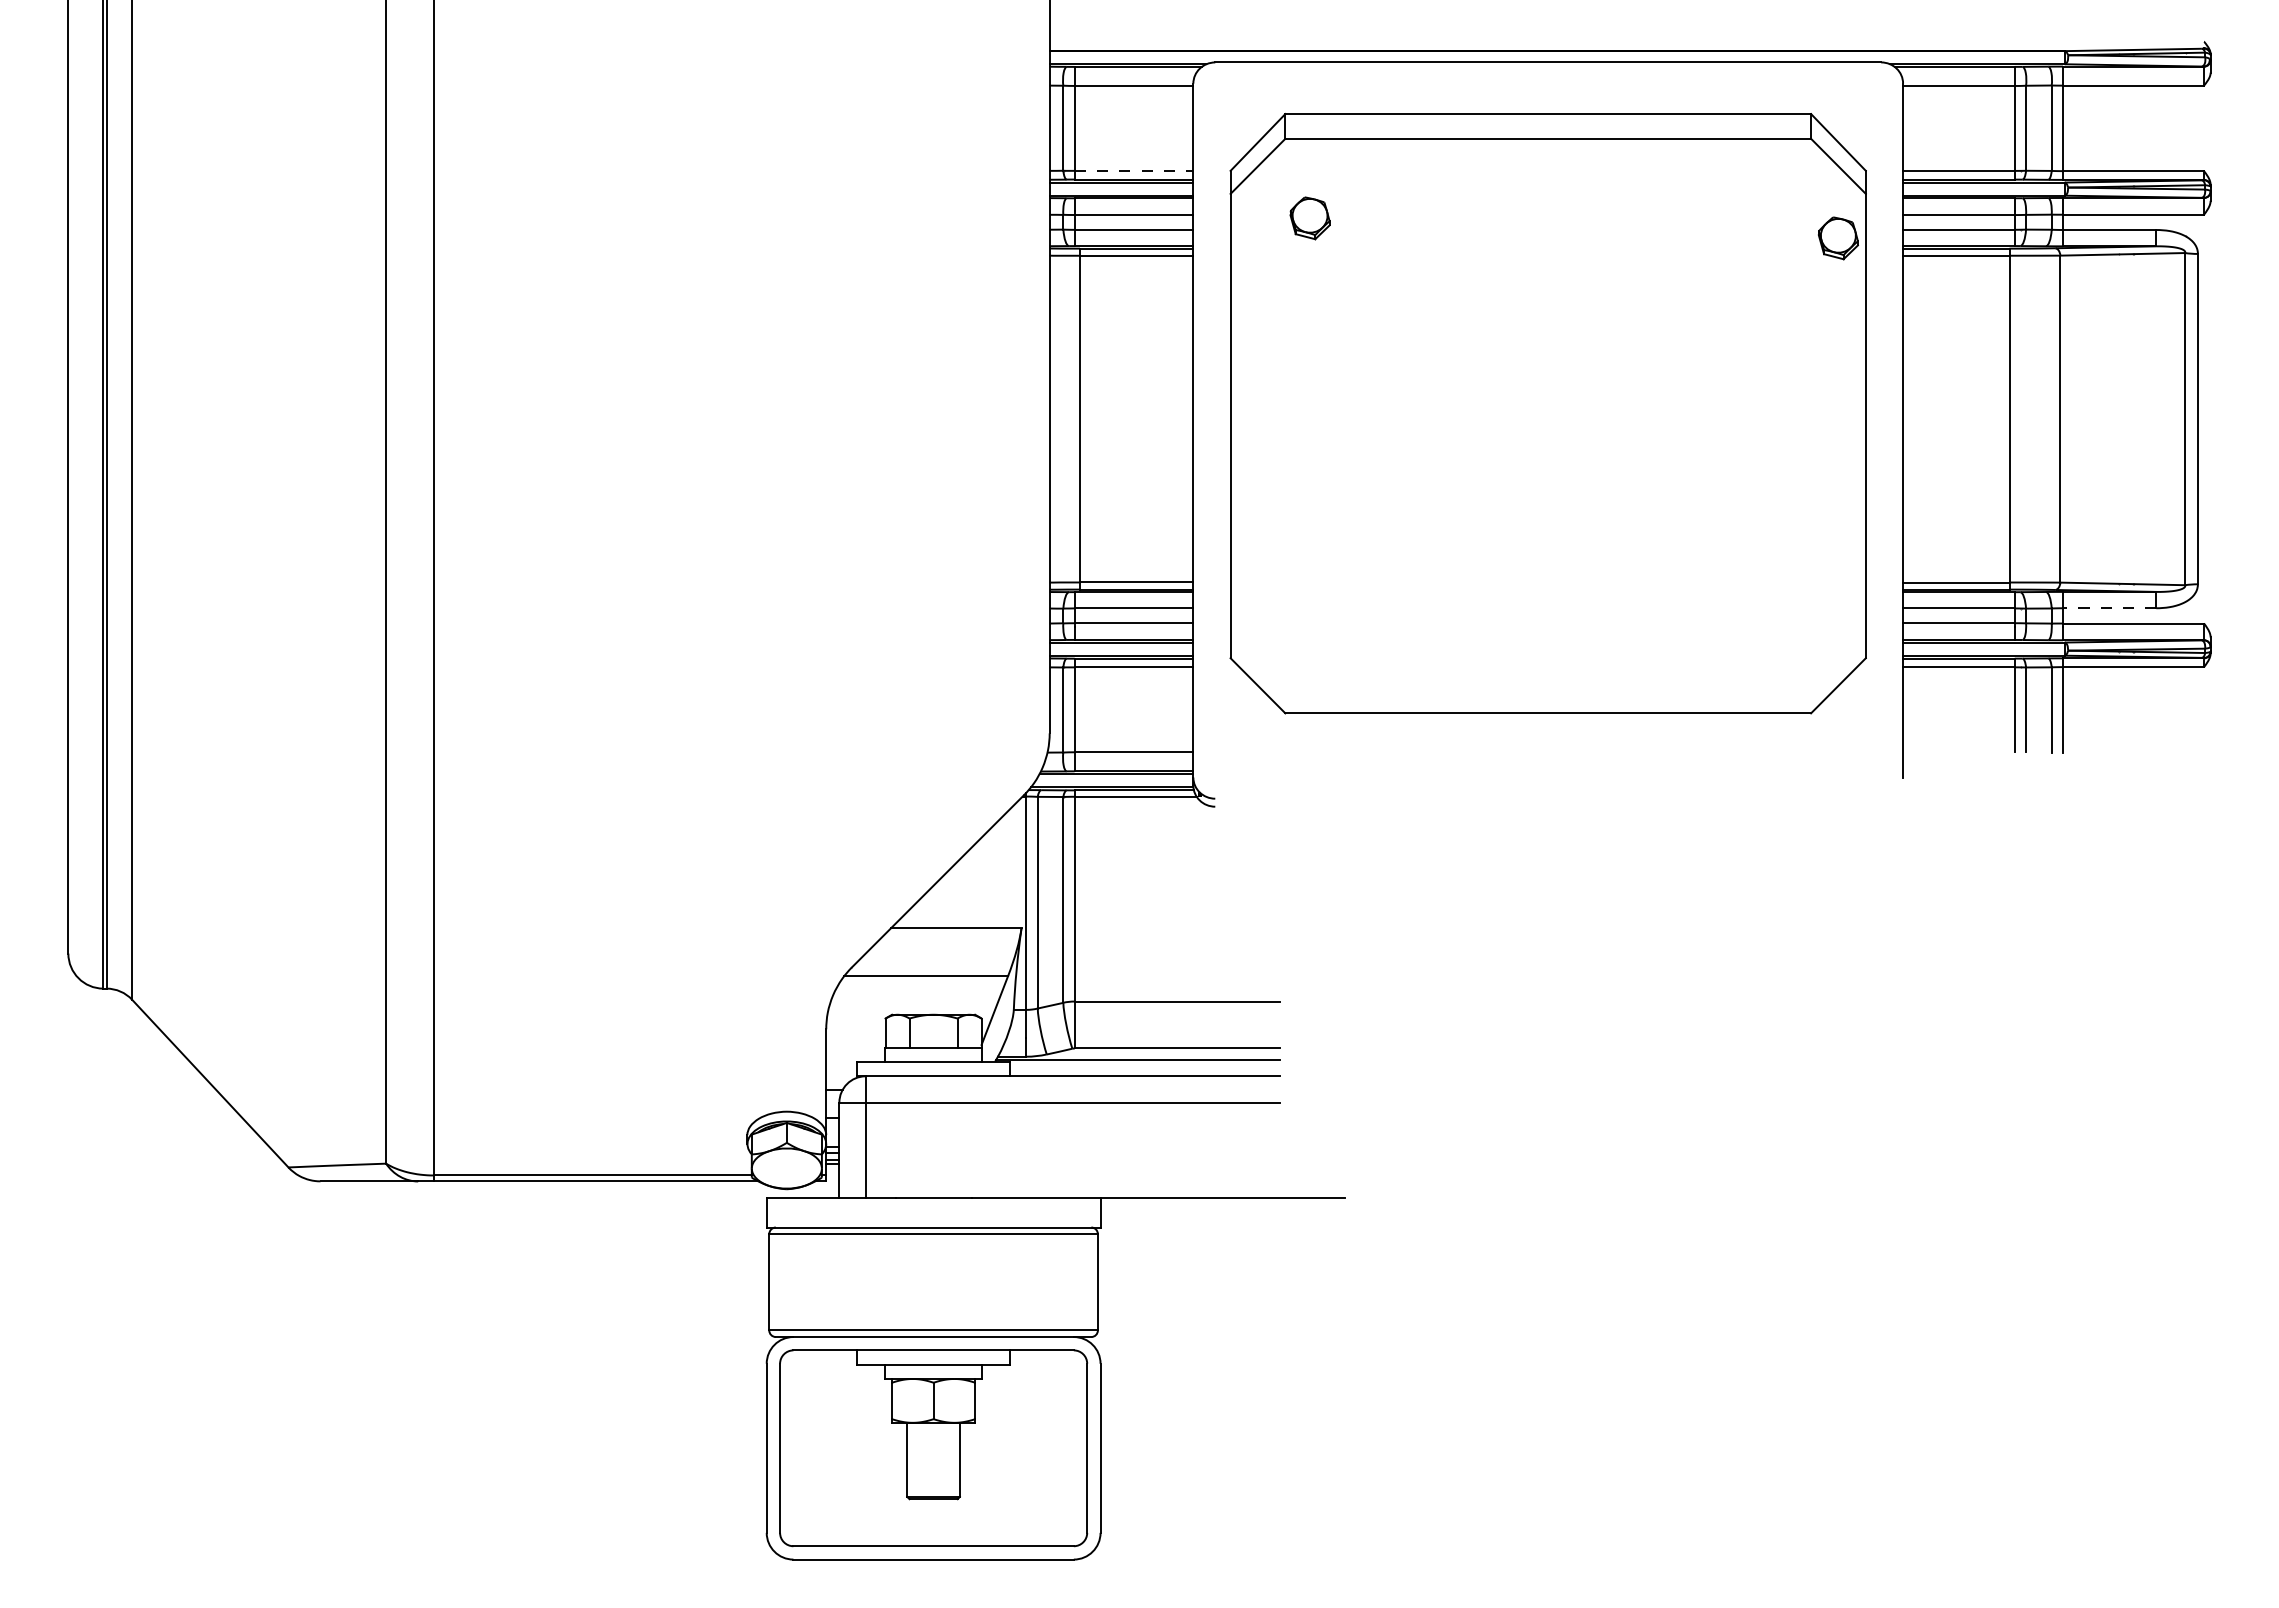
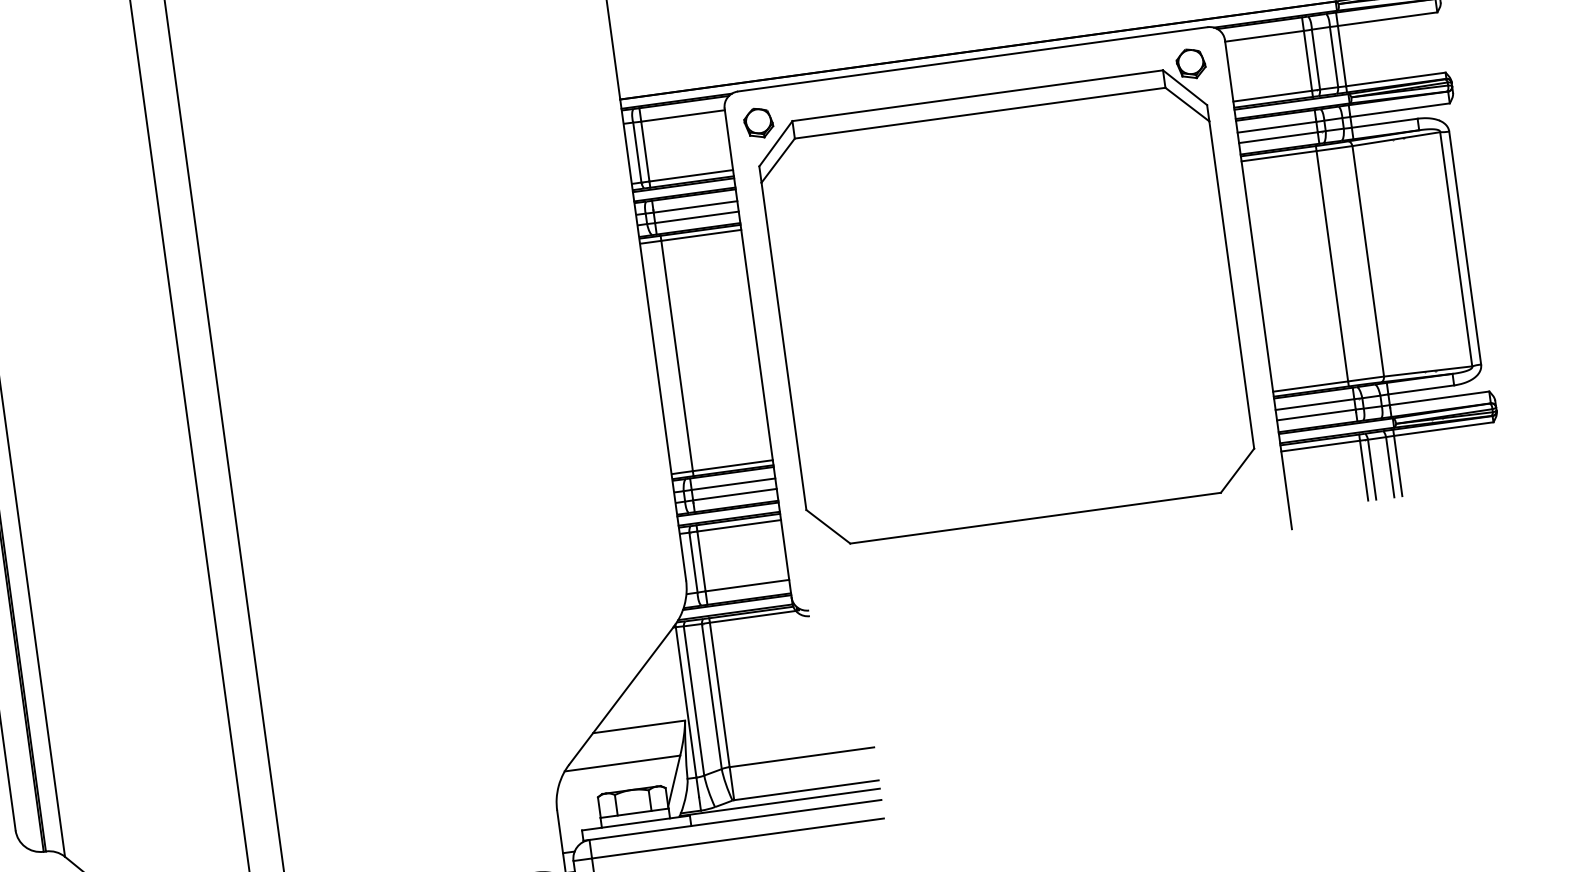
line: (1134, 170) -> (691, 175), dashed -> solid
part: (1309, 218) -> (758, 123), moved
part: (1838, 238) -> (1191, 63), moved
line: (2109, 608) -> (1421, 390), dashed -> solid

